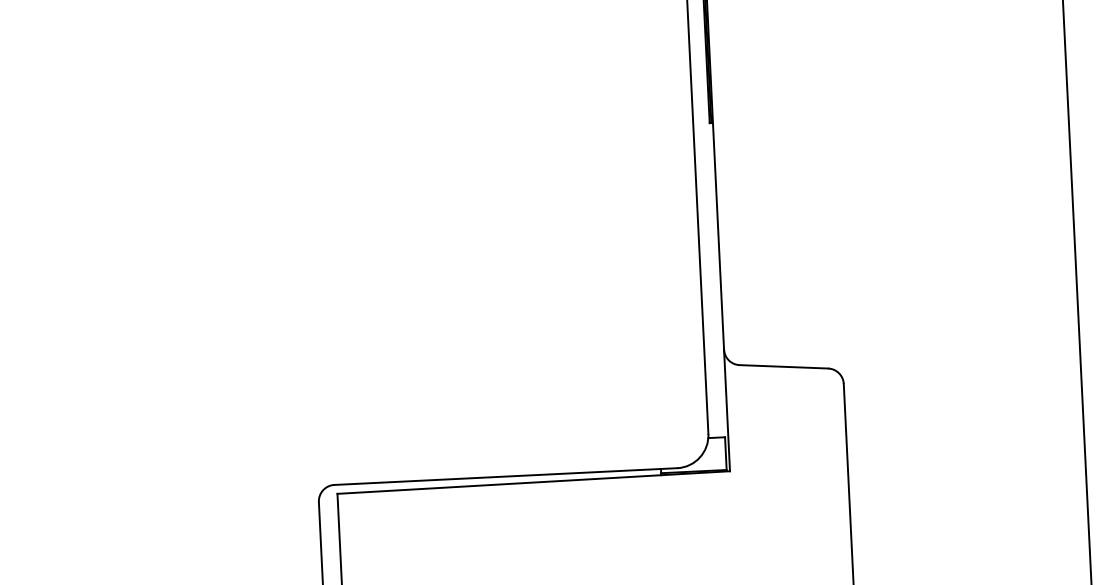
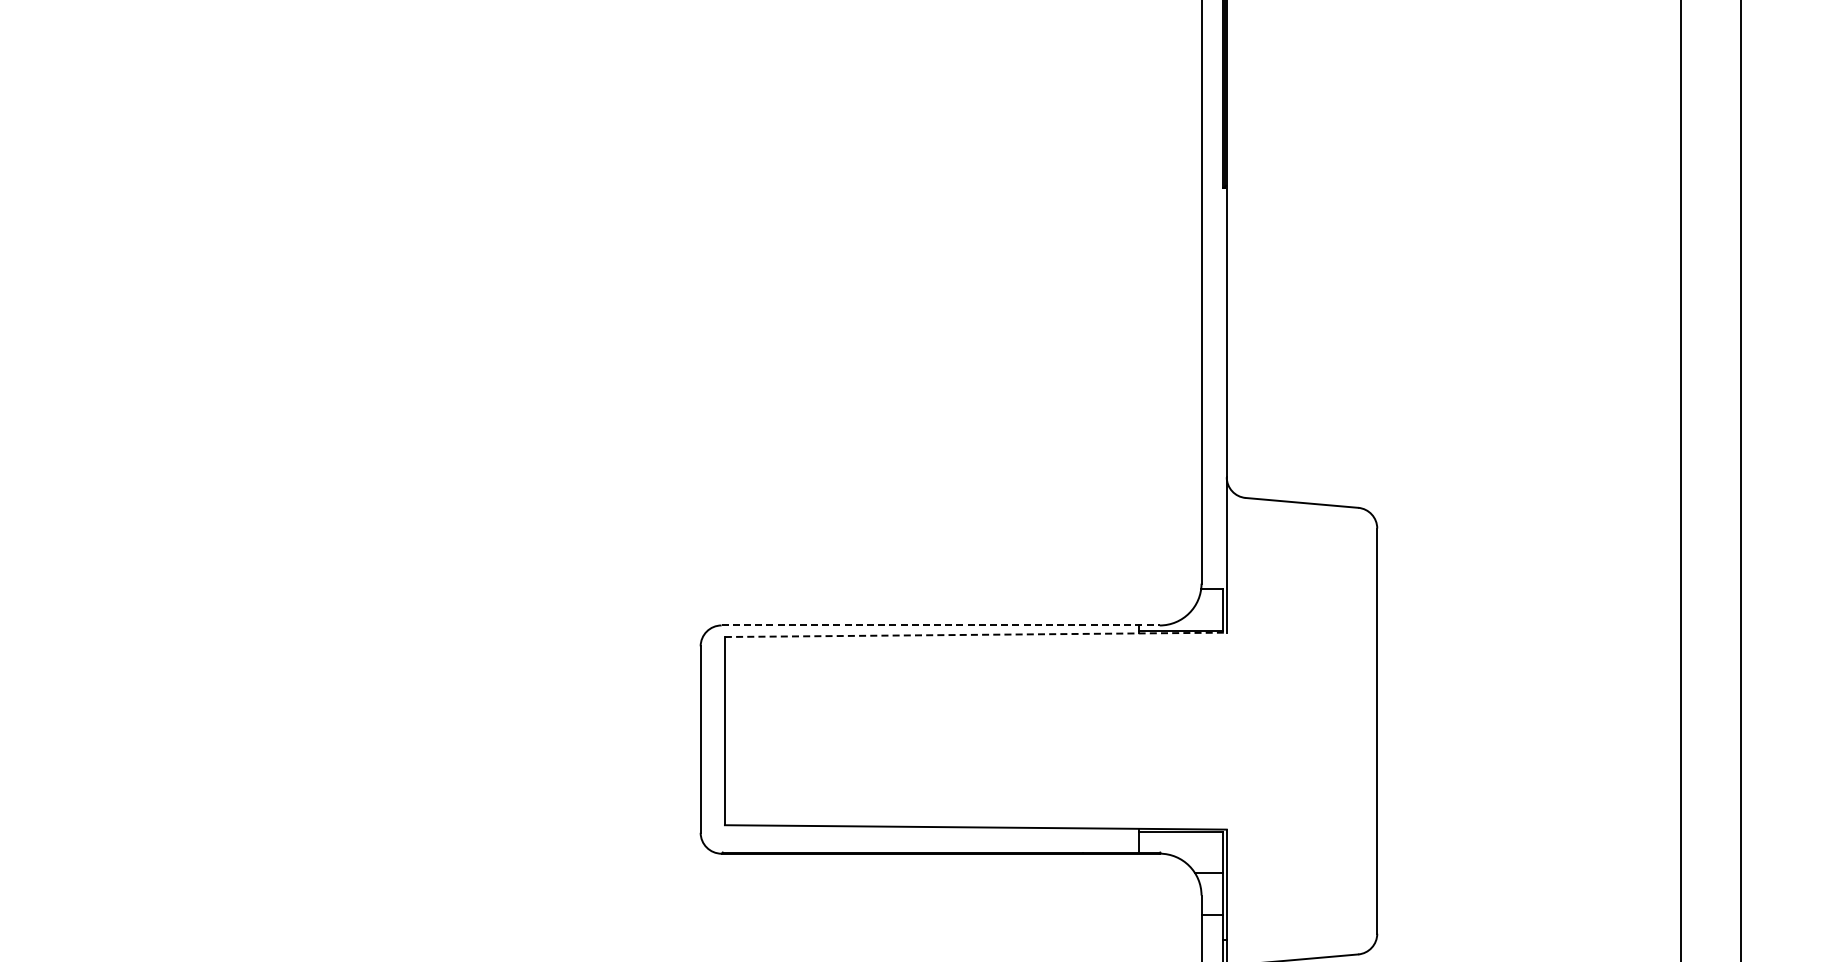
line: (506, 476) -> (941, 625), solid -> dashed
line: (533, 482) -> (975, 634), solid -> dashed

